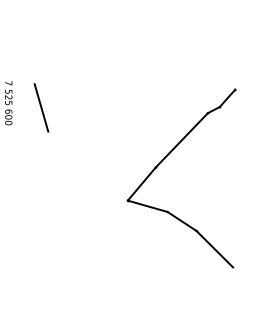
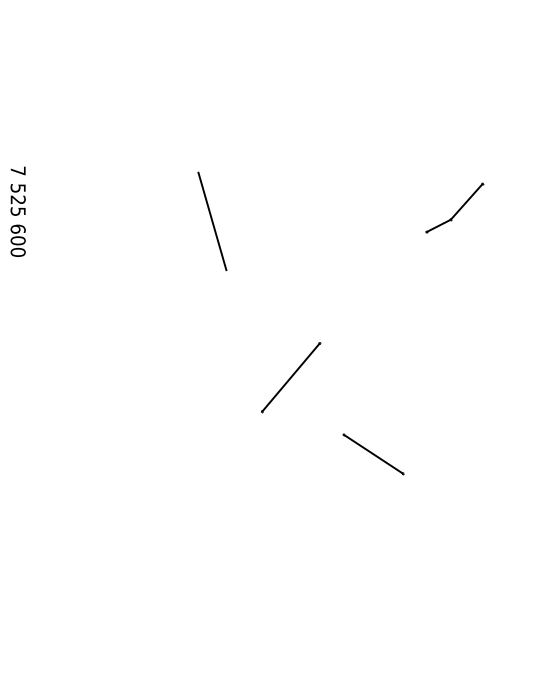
line: (41, 107) -> (212, 220), moved
line: (181, 140) -> (372, 288), removed
line: (147, 205) -> (302, 421), removed
line: (214, 249) -> (440, 511), removed

